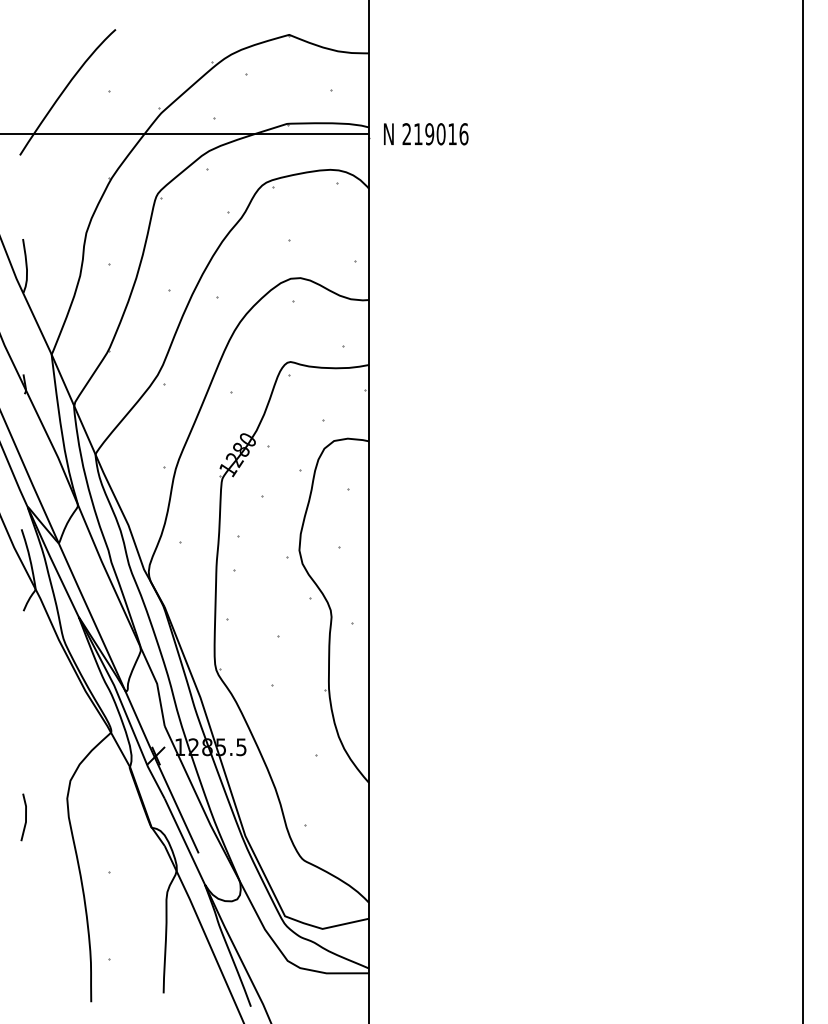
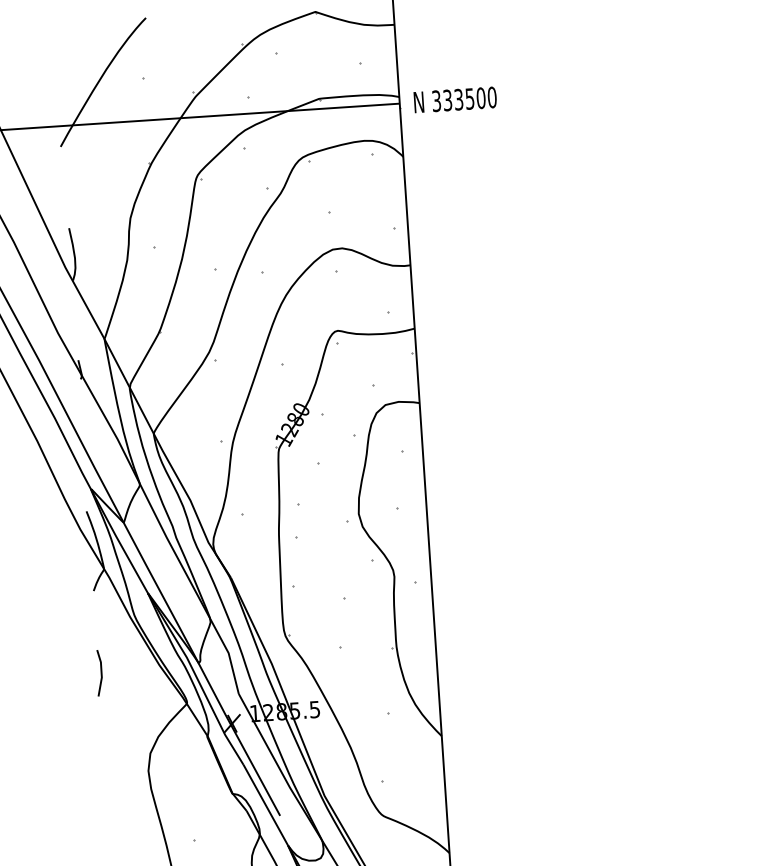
text: (435, 134) -> (464, 99), 219016 -> 333500
line: (25, 817) -> (101, 673), moved

